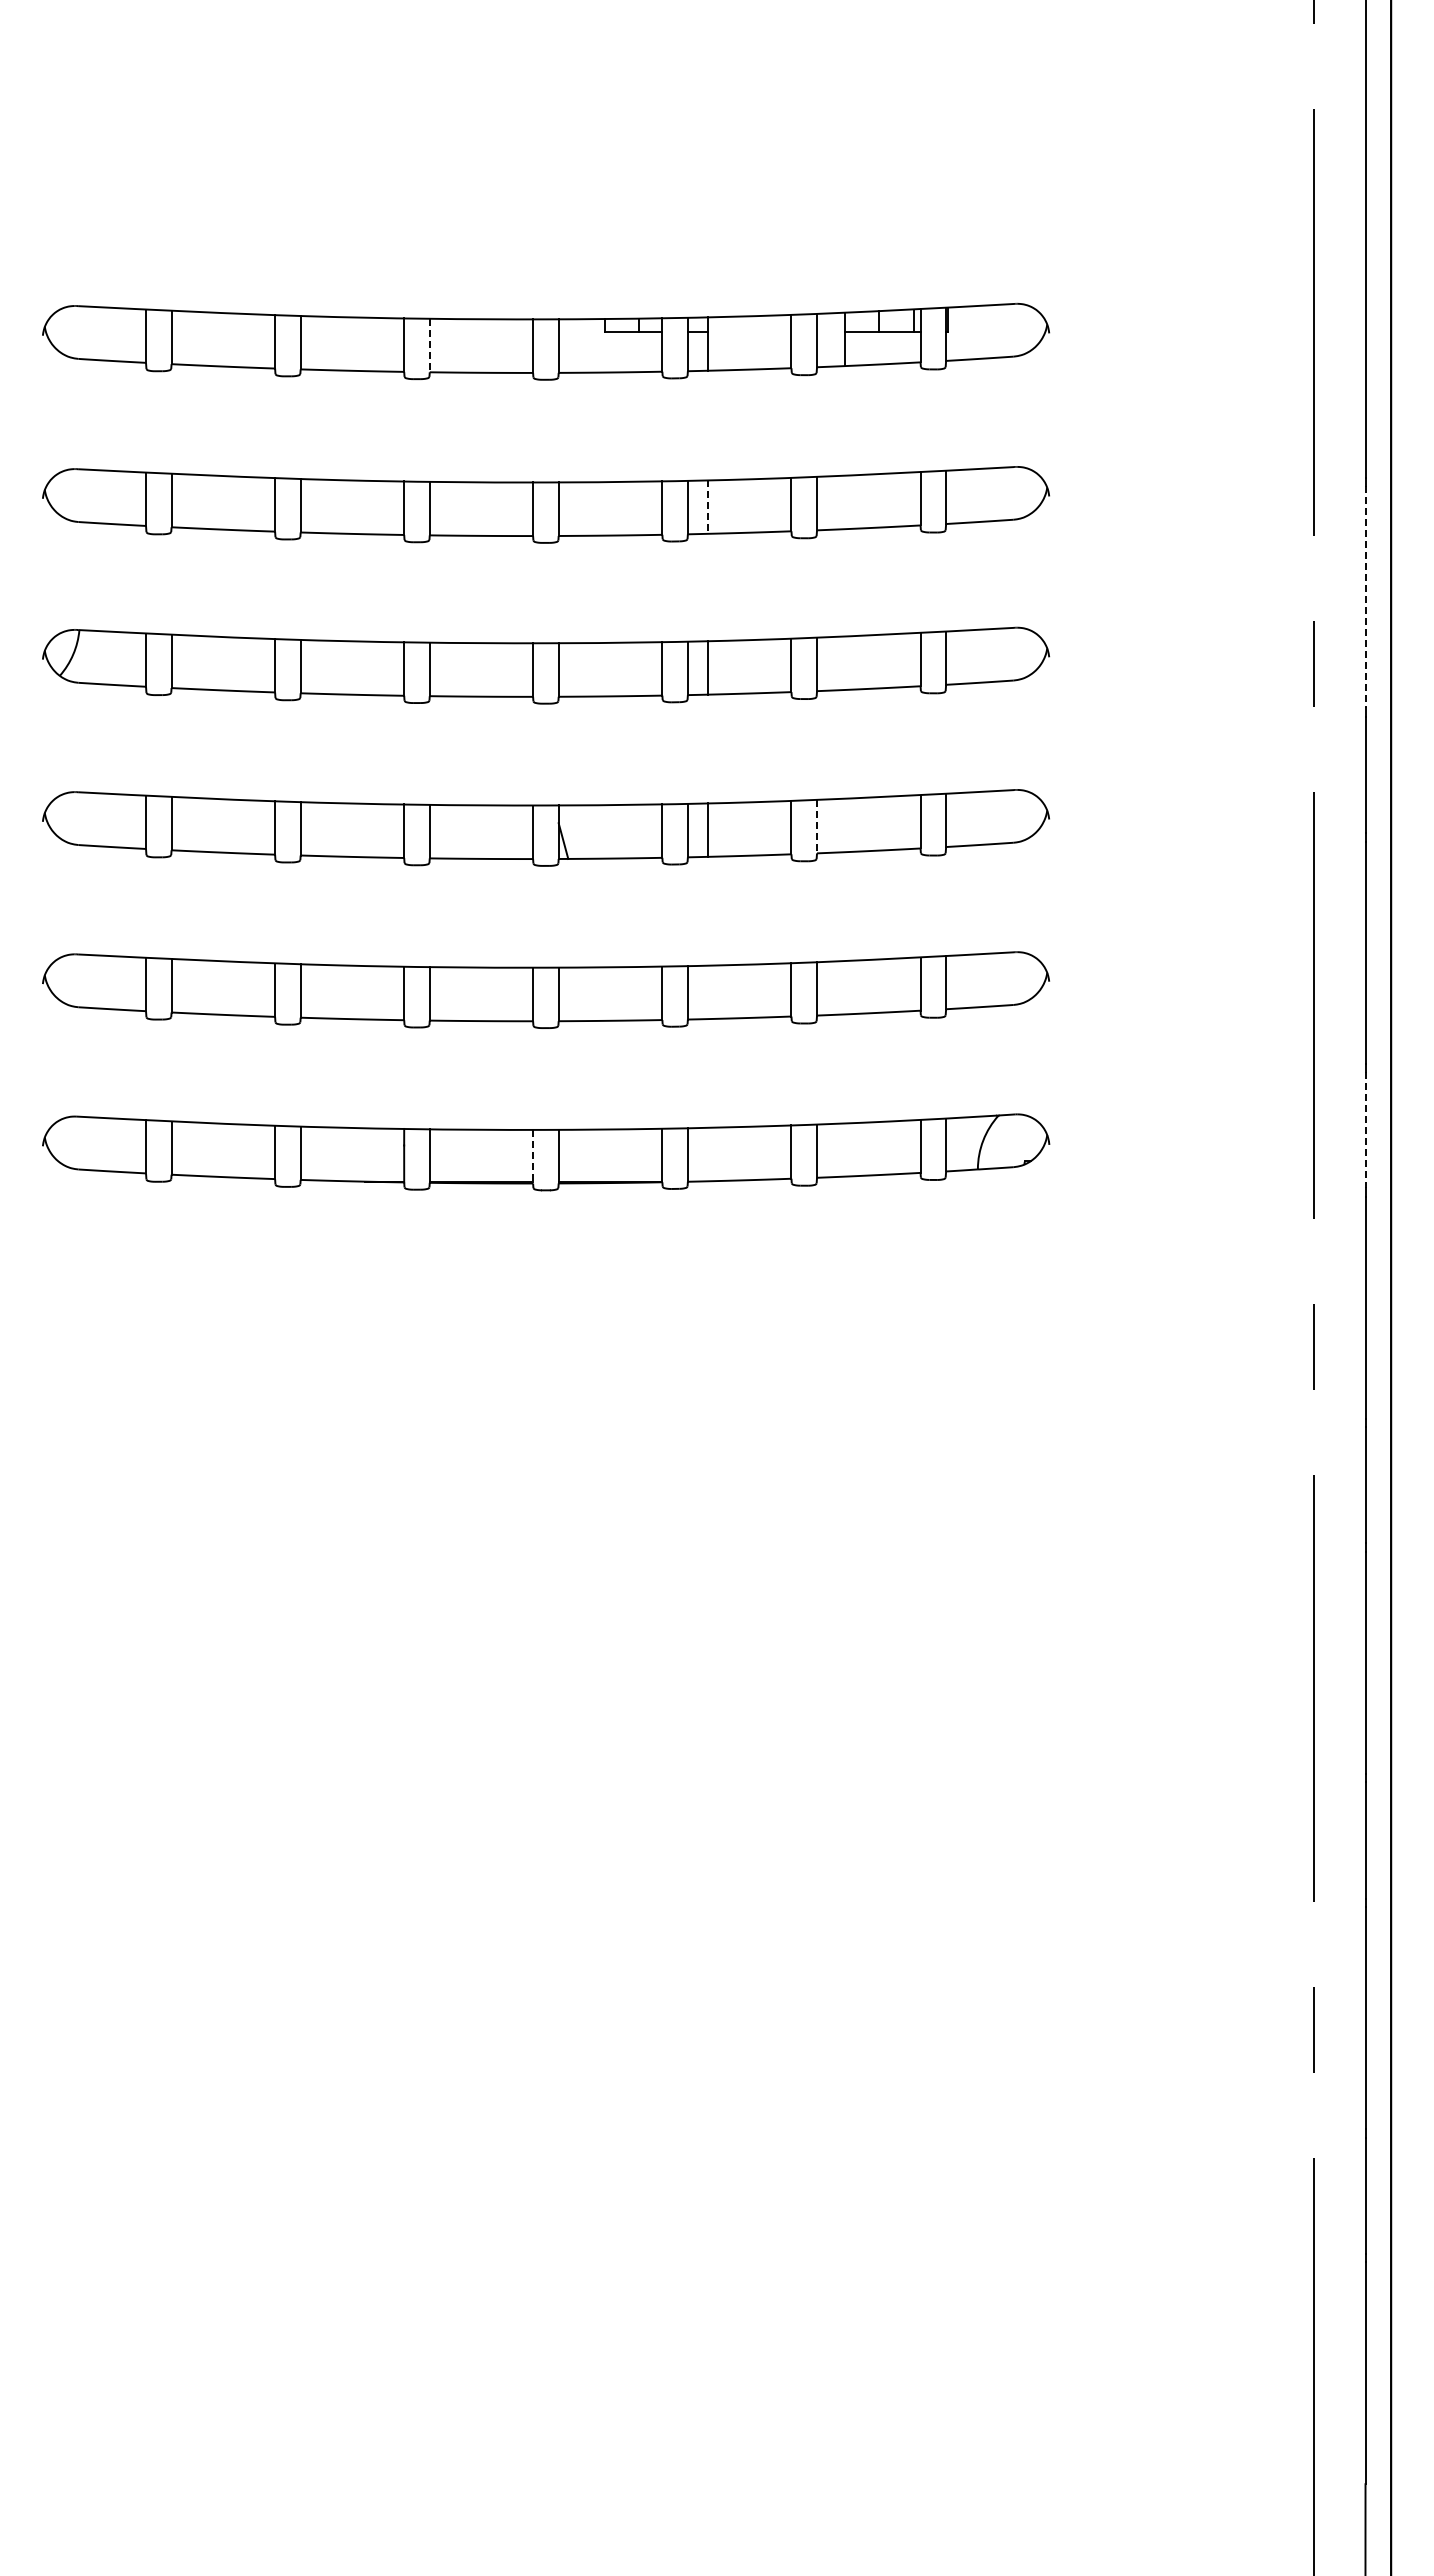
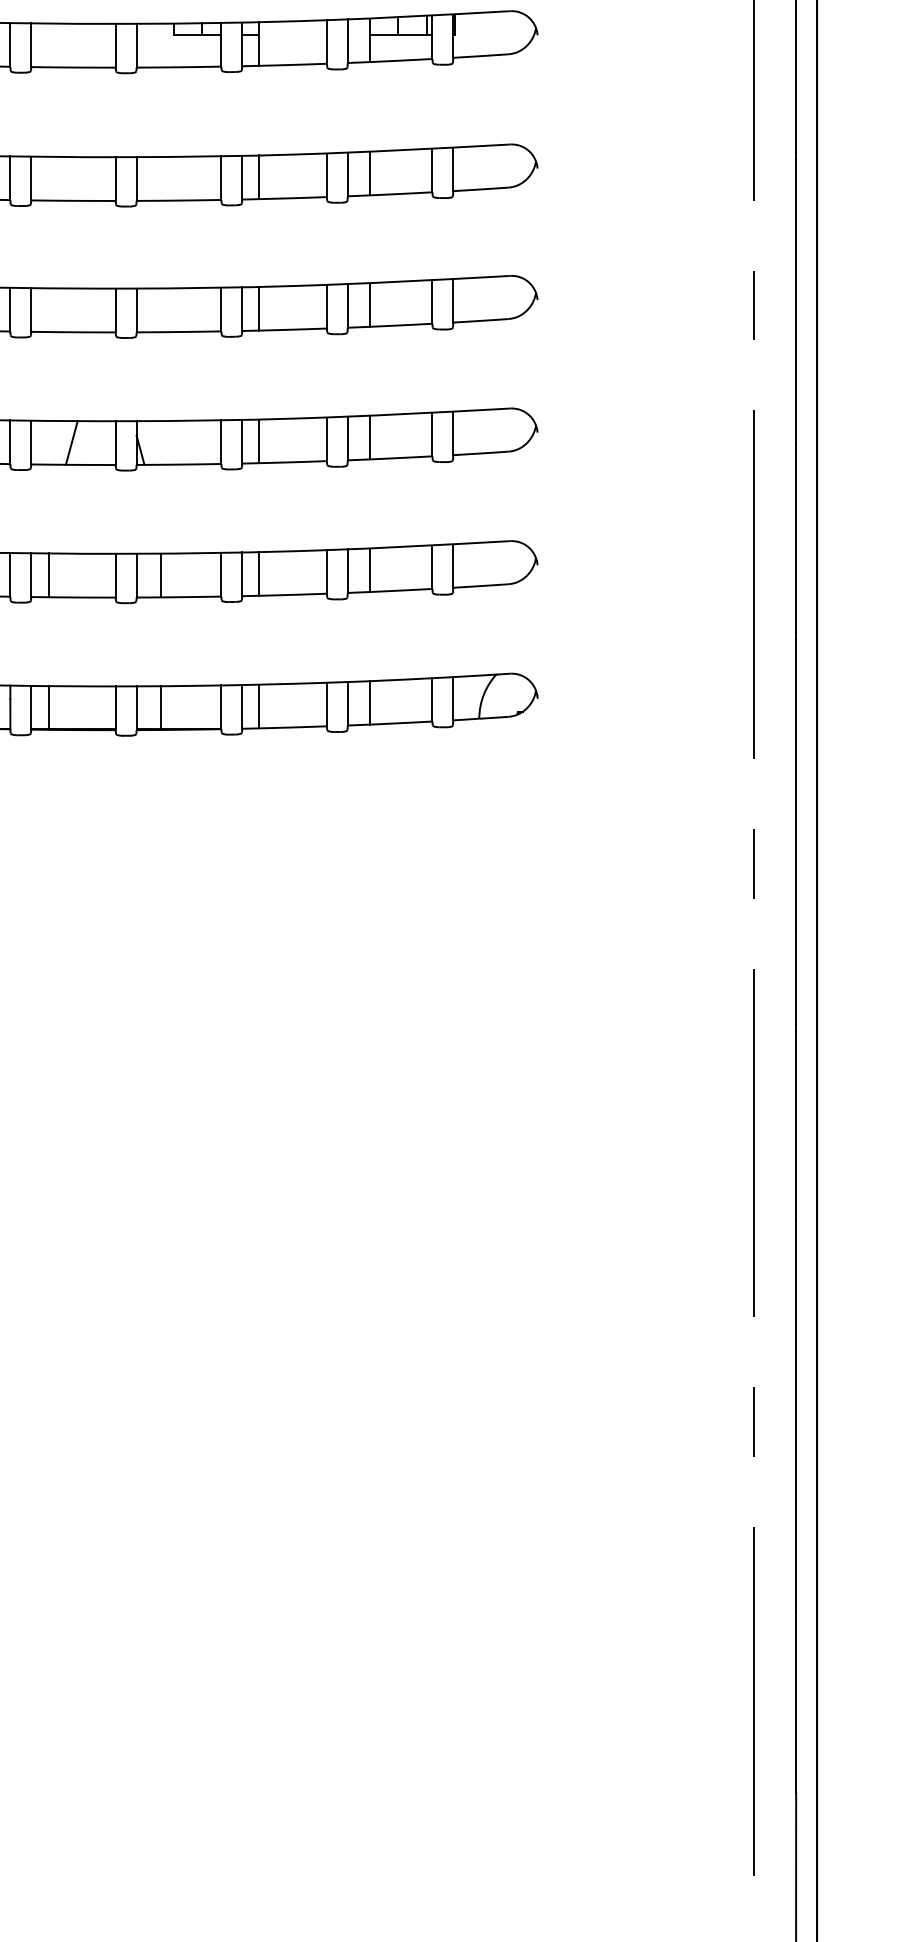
line: (429, 345) -> (31, 45), dashed -> solid
line: (844, 502) -> (370, 173), added
line: (708, 507) -> (259, 177), dashed -> solid
line: (1365, 597) -> (796, 251), dashed -> solid
line: (844, 662) -> (370, 304), added
line: (844, 825) -> (370, 437), added
line: (817, 826) -> (348, 438), dashed -> solid
line: (479, 831) -> (71, 442), added
line: (844, 987) -> (370, 569), added
line: (708, 992) -> (259, 574), added
line: (451, 993) -> (49, 574), added
line: (588, 994) -> (161, 575), added
line: (1365, 1130) -> (796, 686), dashed -> solid
line: (844, 1149) -> (370, 702), added
line: (708, 1154) -> (259, 706), added
line: (451, 1155) -> (49, 707), added
line: (588, 1155) -> (161, 707), added
line: (533, 1156) -> (116, 708), dashed -> solid

